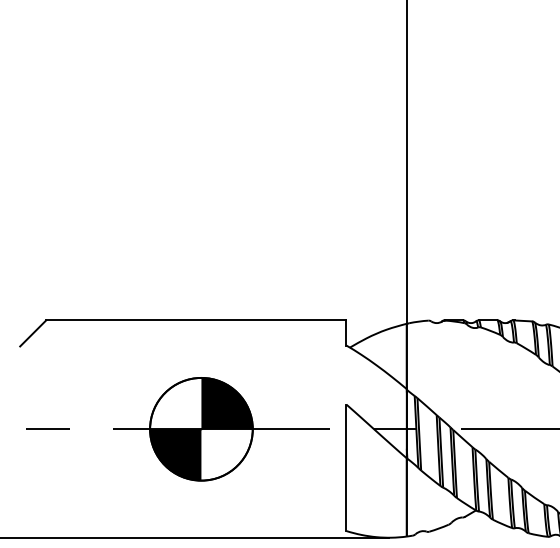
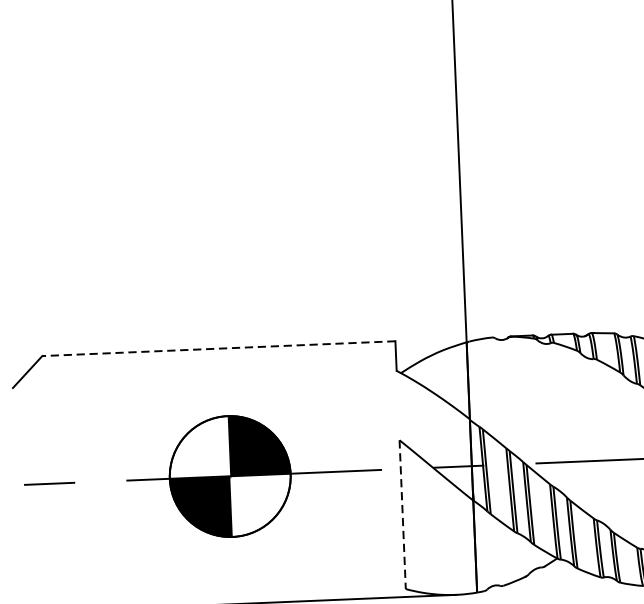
line: (195, 320) -> (217, 348), solid -> dashed
line: (346, 468) -> (402, 515), solid -> dashed

